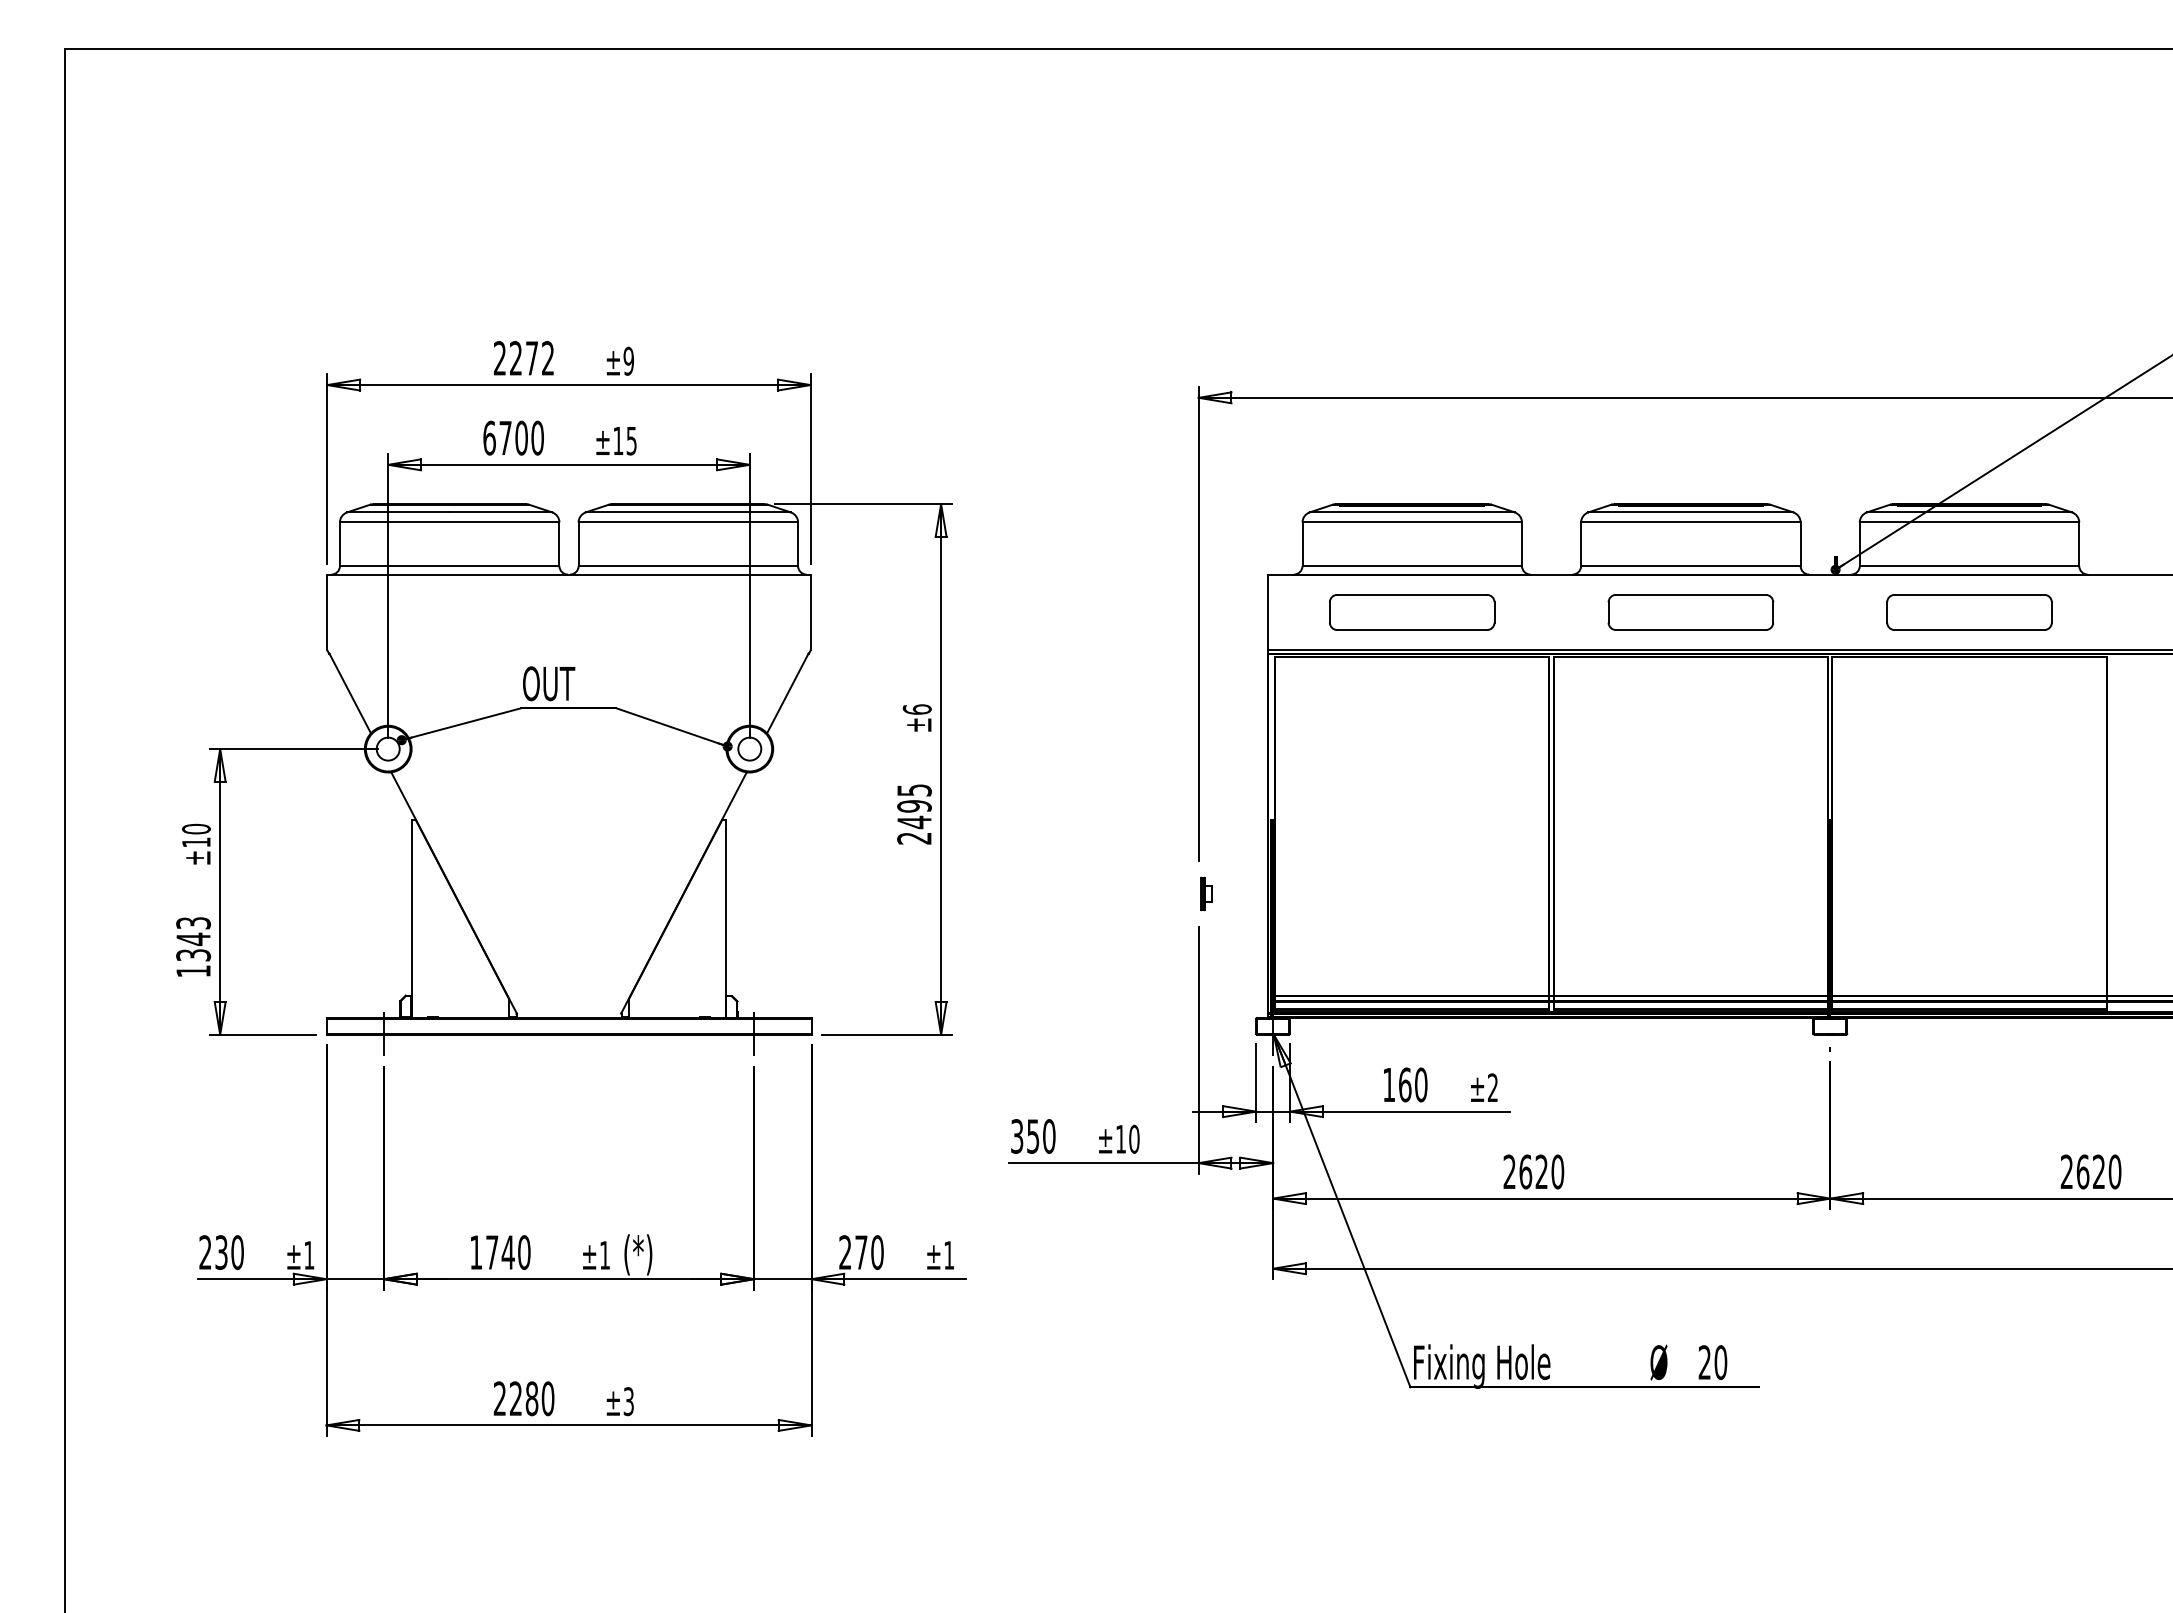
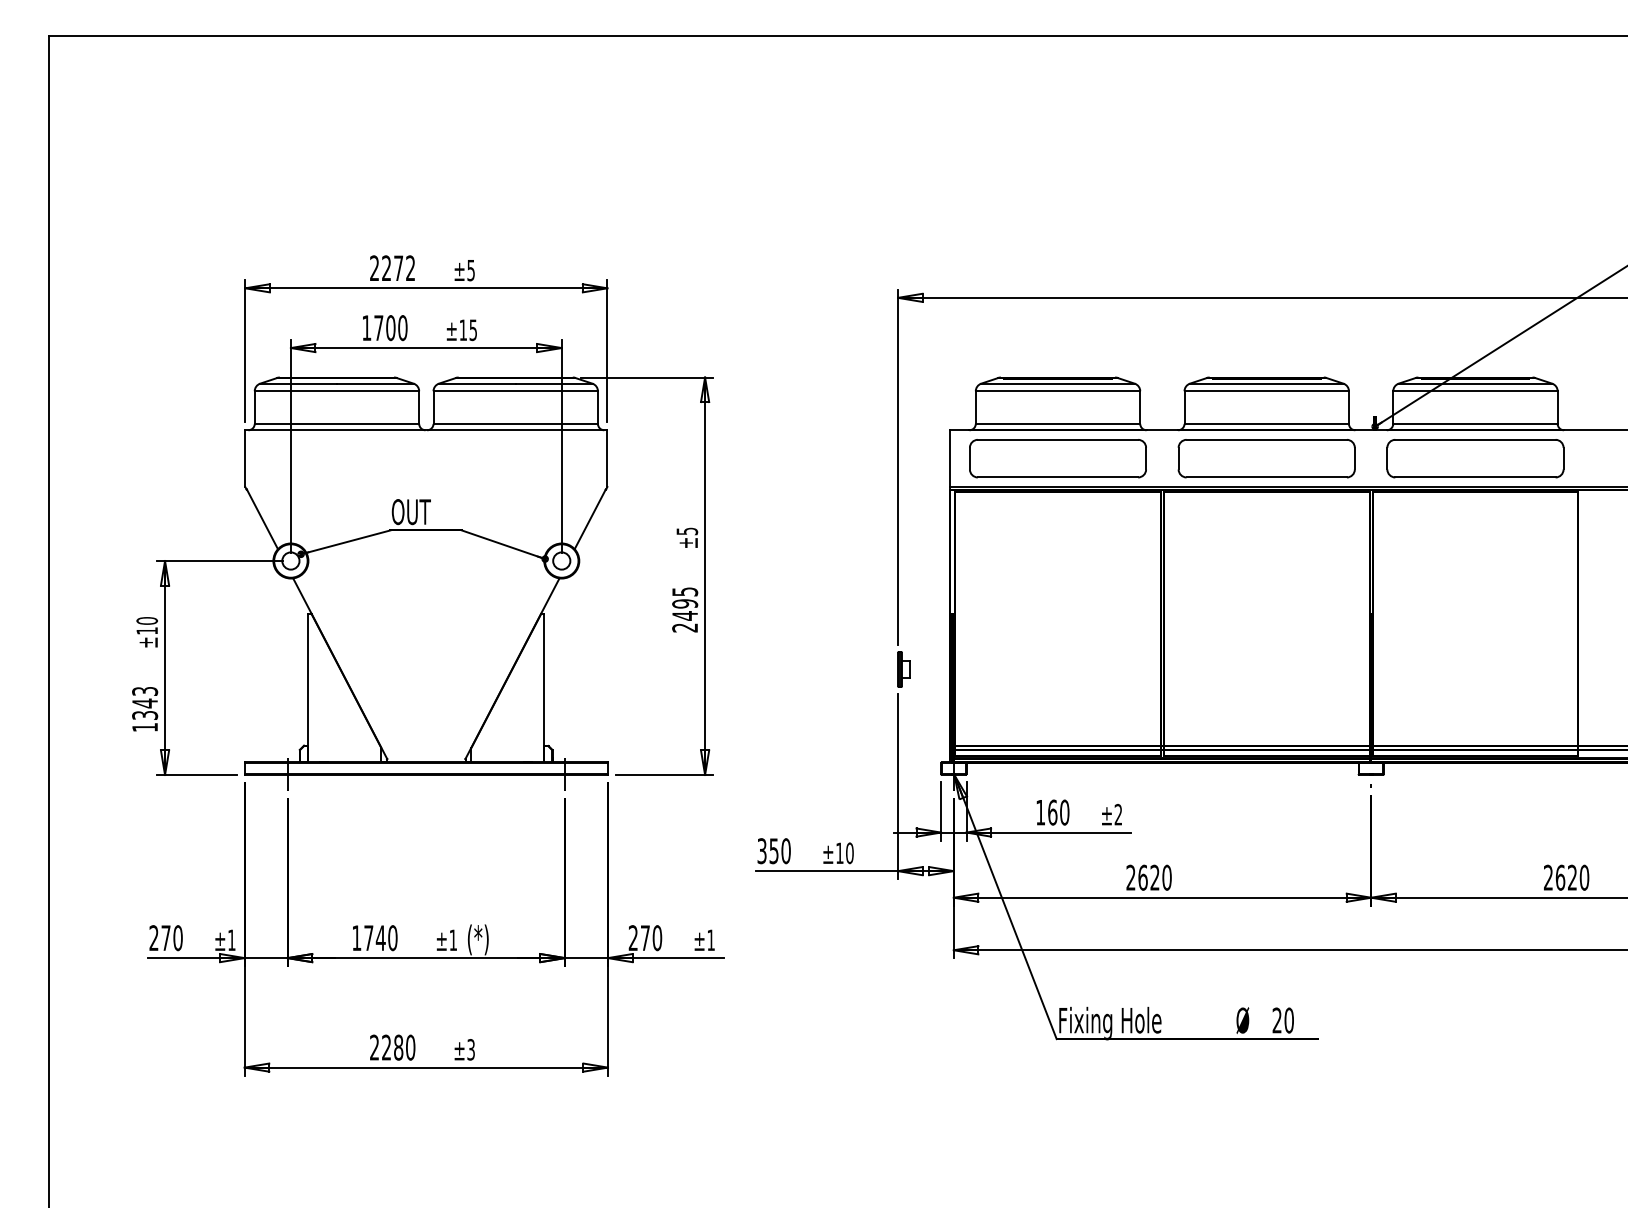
text: (628, 360) -> (470, 269), ±9 -> ±5
text: (489, 437) -> (366, 327), 6700 -> 1700
part: (1411, 612) -> (1057, 458), size x1.43
part: (1690, 612) -> (1266, 458), size x1.43
part: (1969, 612) -> (1475, 458), size x1.43
text: (916, 709) -> (686, 531), ±6 -> ±5
part: (1206, 893) -> (903, 669), size x1.43
text: (221, 1252) -> (166, 938), 230 -> 270

